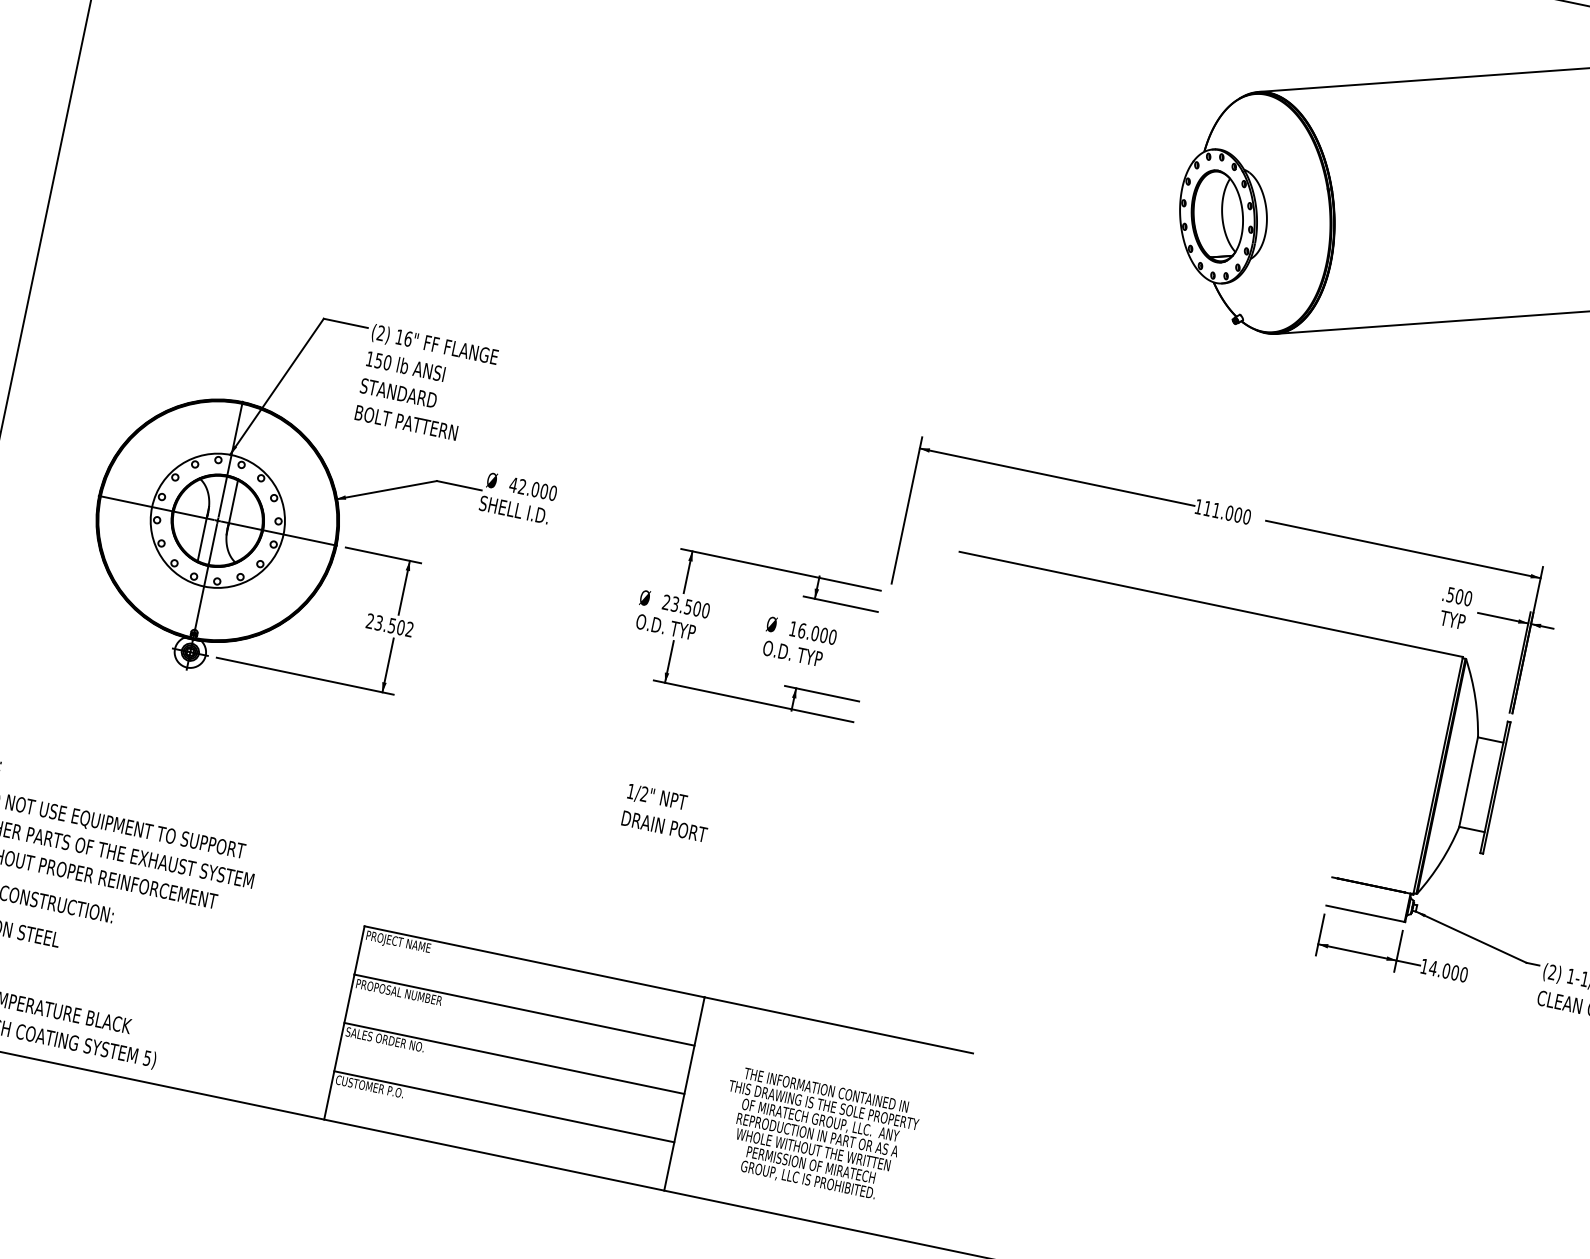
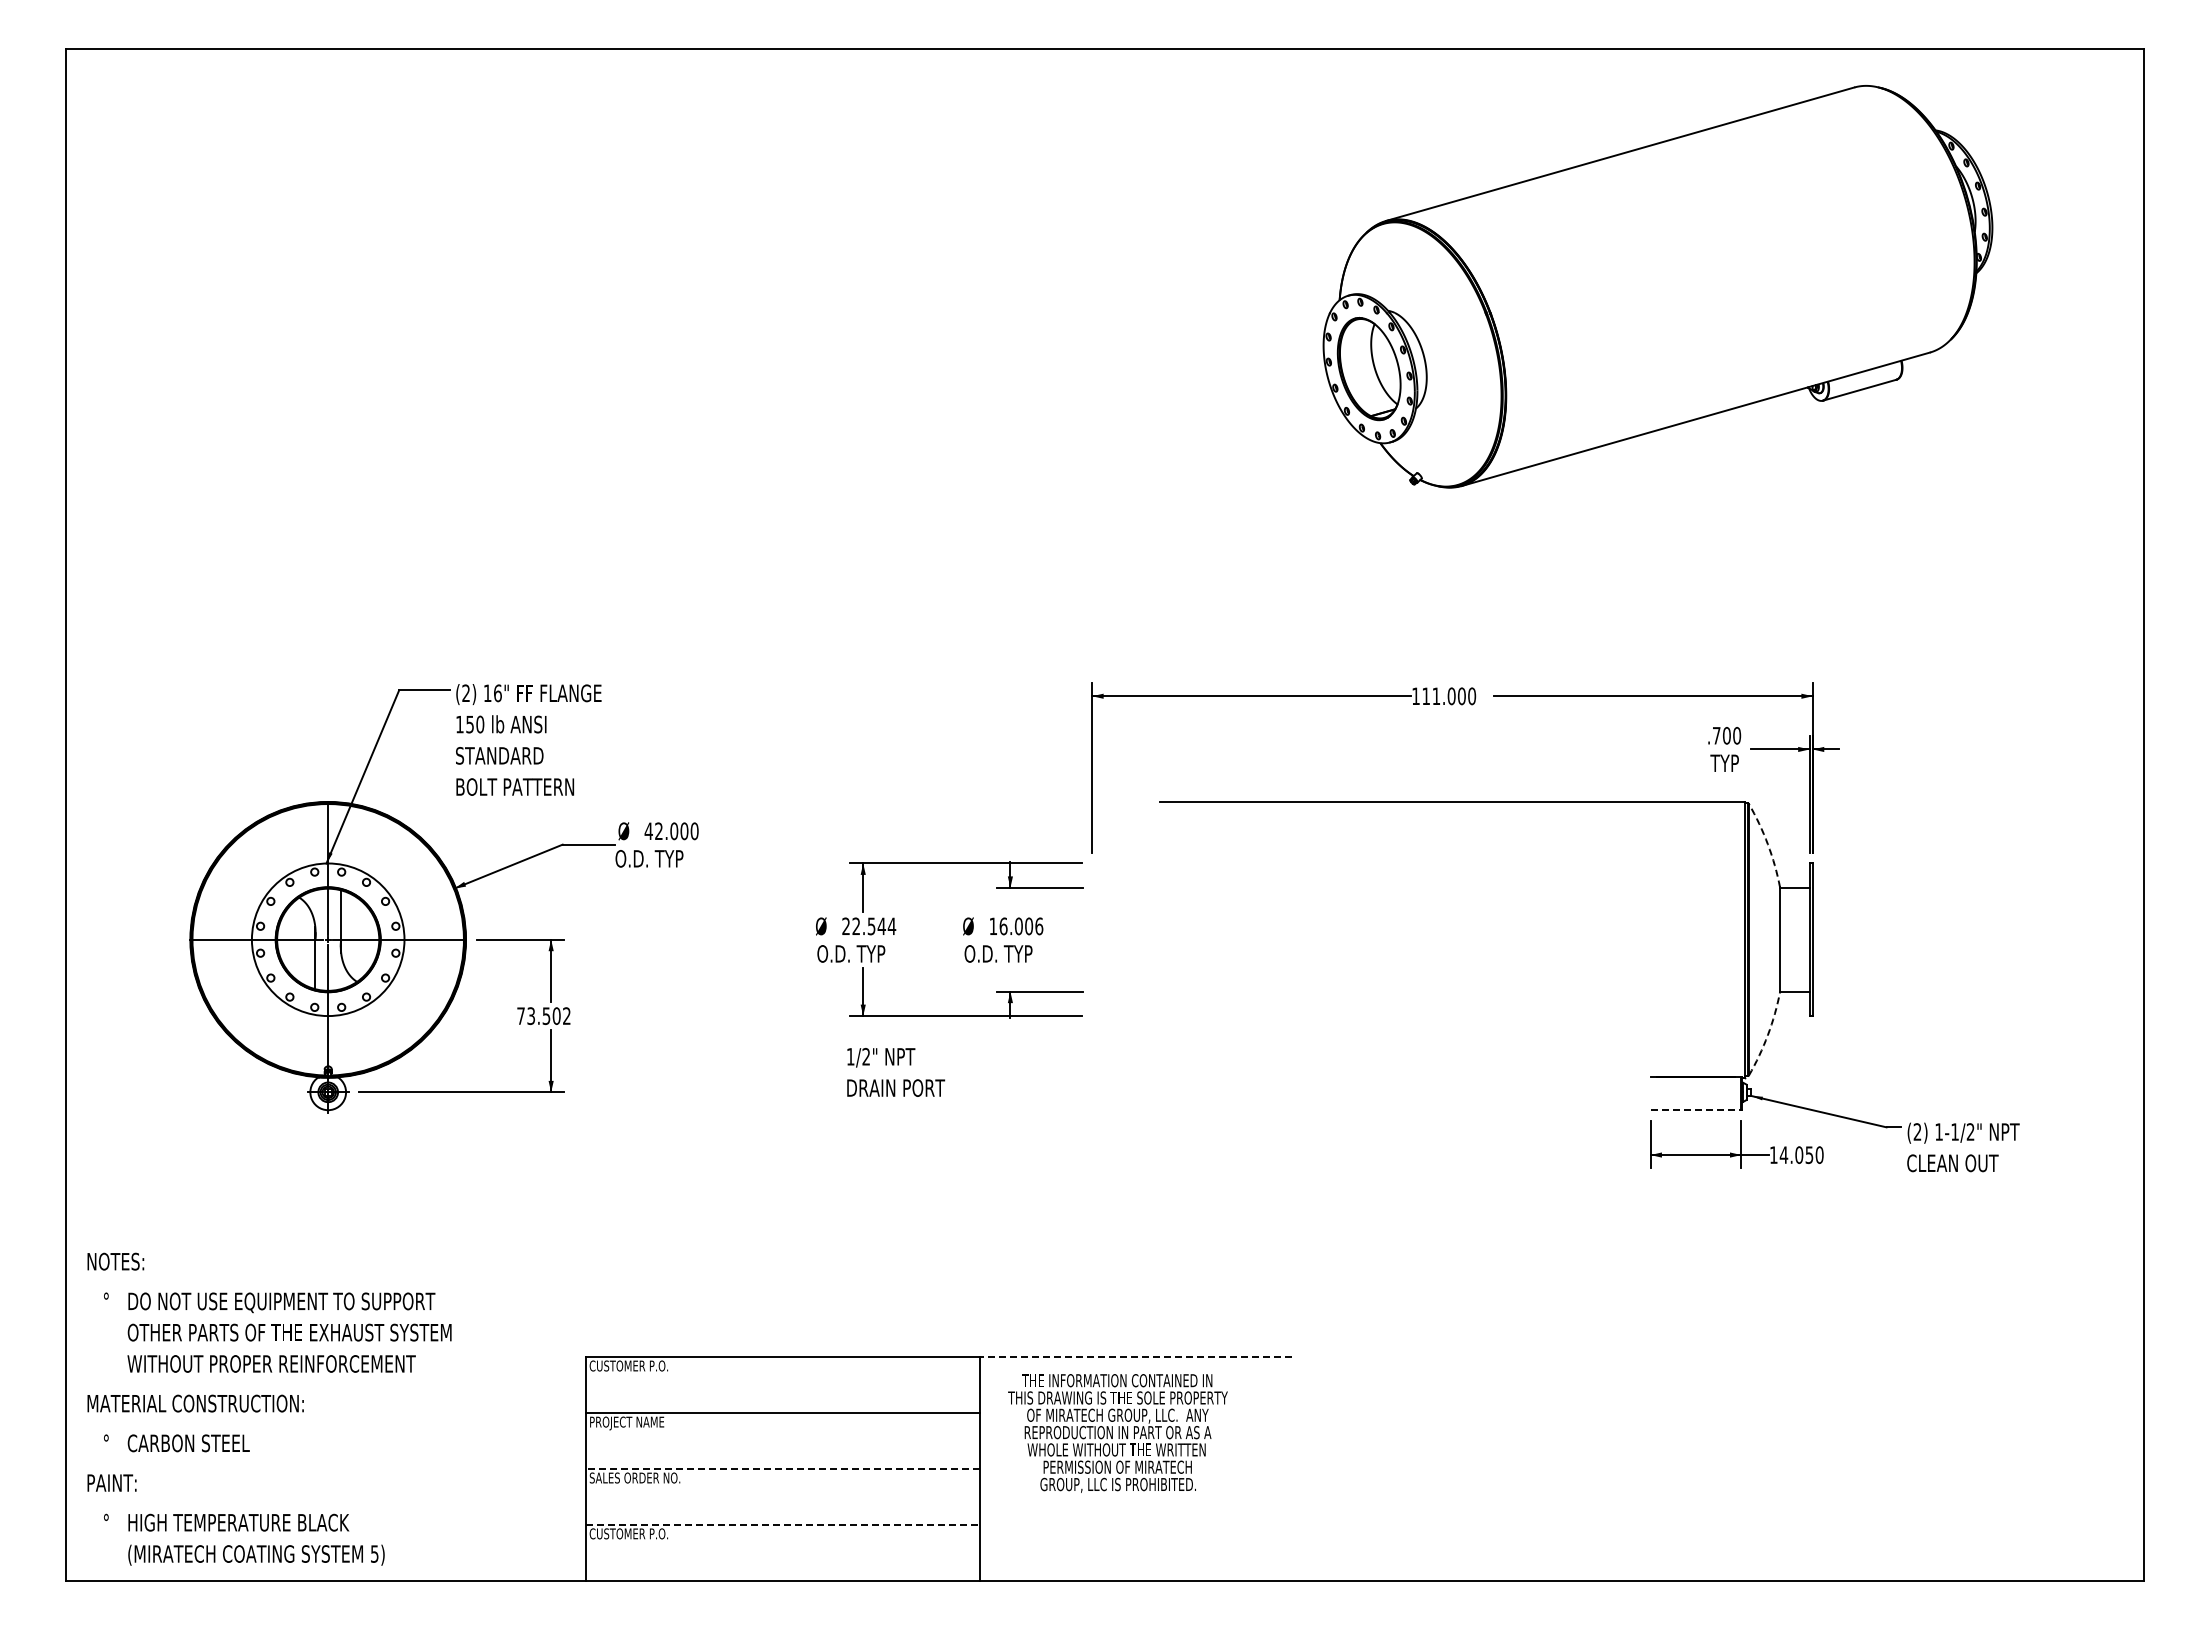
text: (514, 509) -> (655, 858), SHELL I.D. -> O.D. TYP
text: (1450, 594) -> (1716, 735), .500 -> .700
text: (690, 607) -> (874, 926), 23.500 -> 22.544
text: (369, 620) -> (520, 1015), 23.502 -> 73.502
text: (833, 636) -> (1039, 925), 16.000 -> 16.006
arc: (1474, 697) -> (1767, 844), solid -> dashed
text: (667, 813) -> (896, 1072), moved
arc: (1440, 862) -> (1767, 1035), solid -> dashed
line: (1365, 914) -> (1696, 1110), solid -> dashed
text: (399, 943) -> (628, 1367), PROJECT NAME -> CUSTOMER P.O.
text: (1455, 973) -> (1809, 1155), 14.000 -> 14.050
text: (406, 995) -> (648, 1423), PROPOSAL NUMBER -> PROJECT NAME
line: (839, 1025) -> (1136, 1356), solid -> dashed
line: (514, 1058) -> (782, 1468), solid -> dashed
line: (504, 1106) -> (783, 1524), solid -> dashed
text: (817, 1135) -> (1117, 1433), moved

